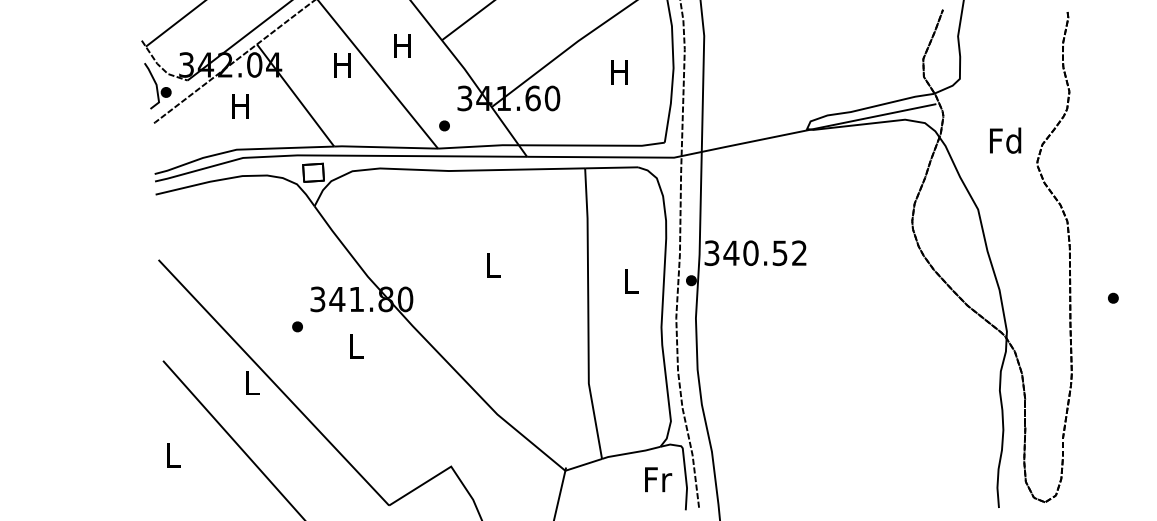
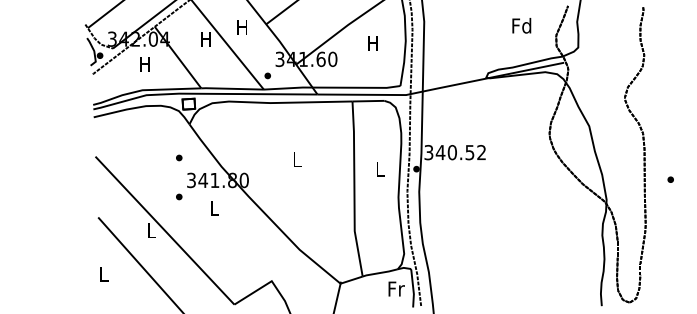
text: (1005, 140) -> (521, 25), moved
part: (297, 261) -> (179, 157), added

